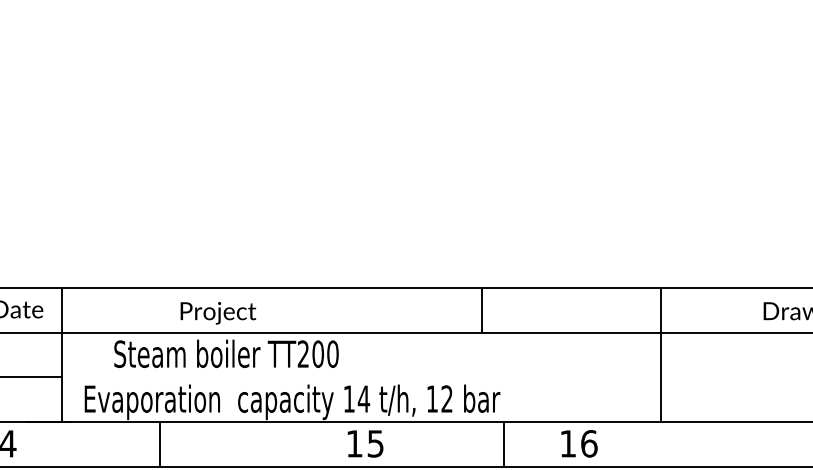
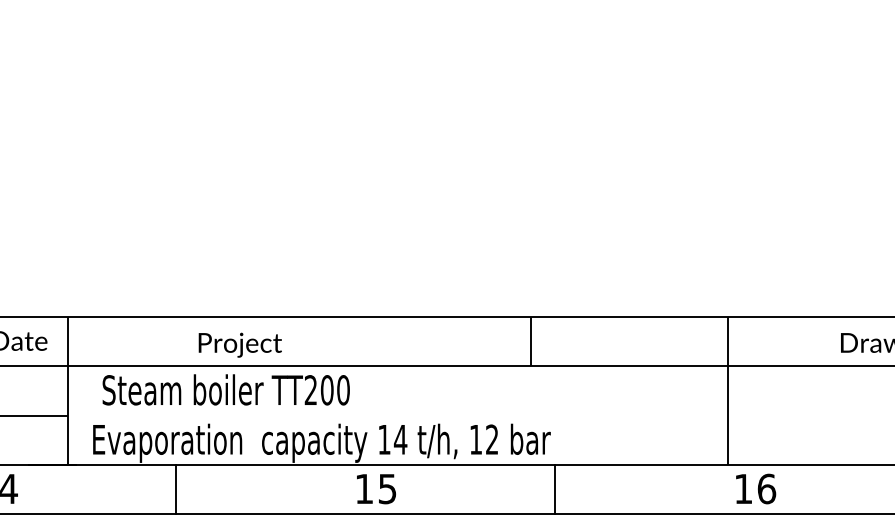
text: (225, 353) -> (225, 389), moved
text: (579, 443) -> (756, 488), moved
text: (365, 444) -> (376, 489), moved

